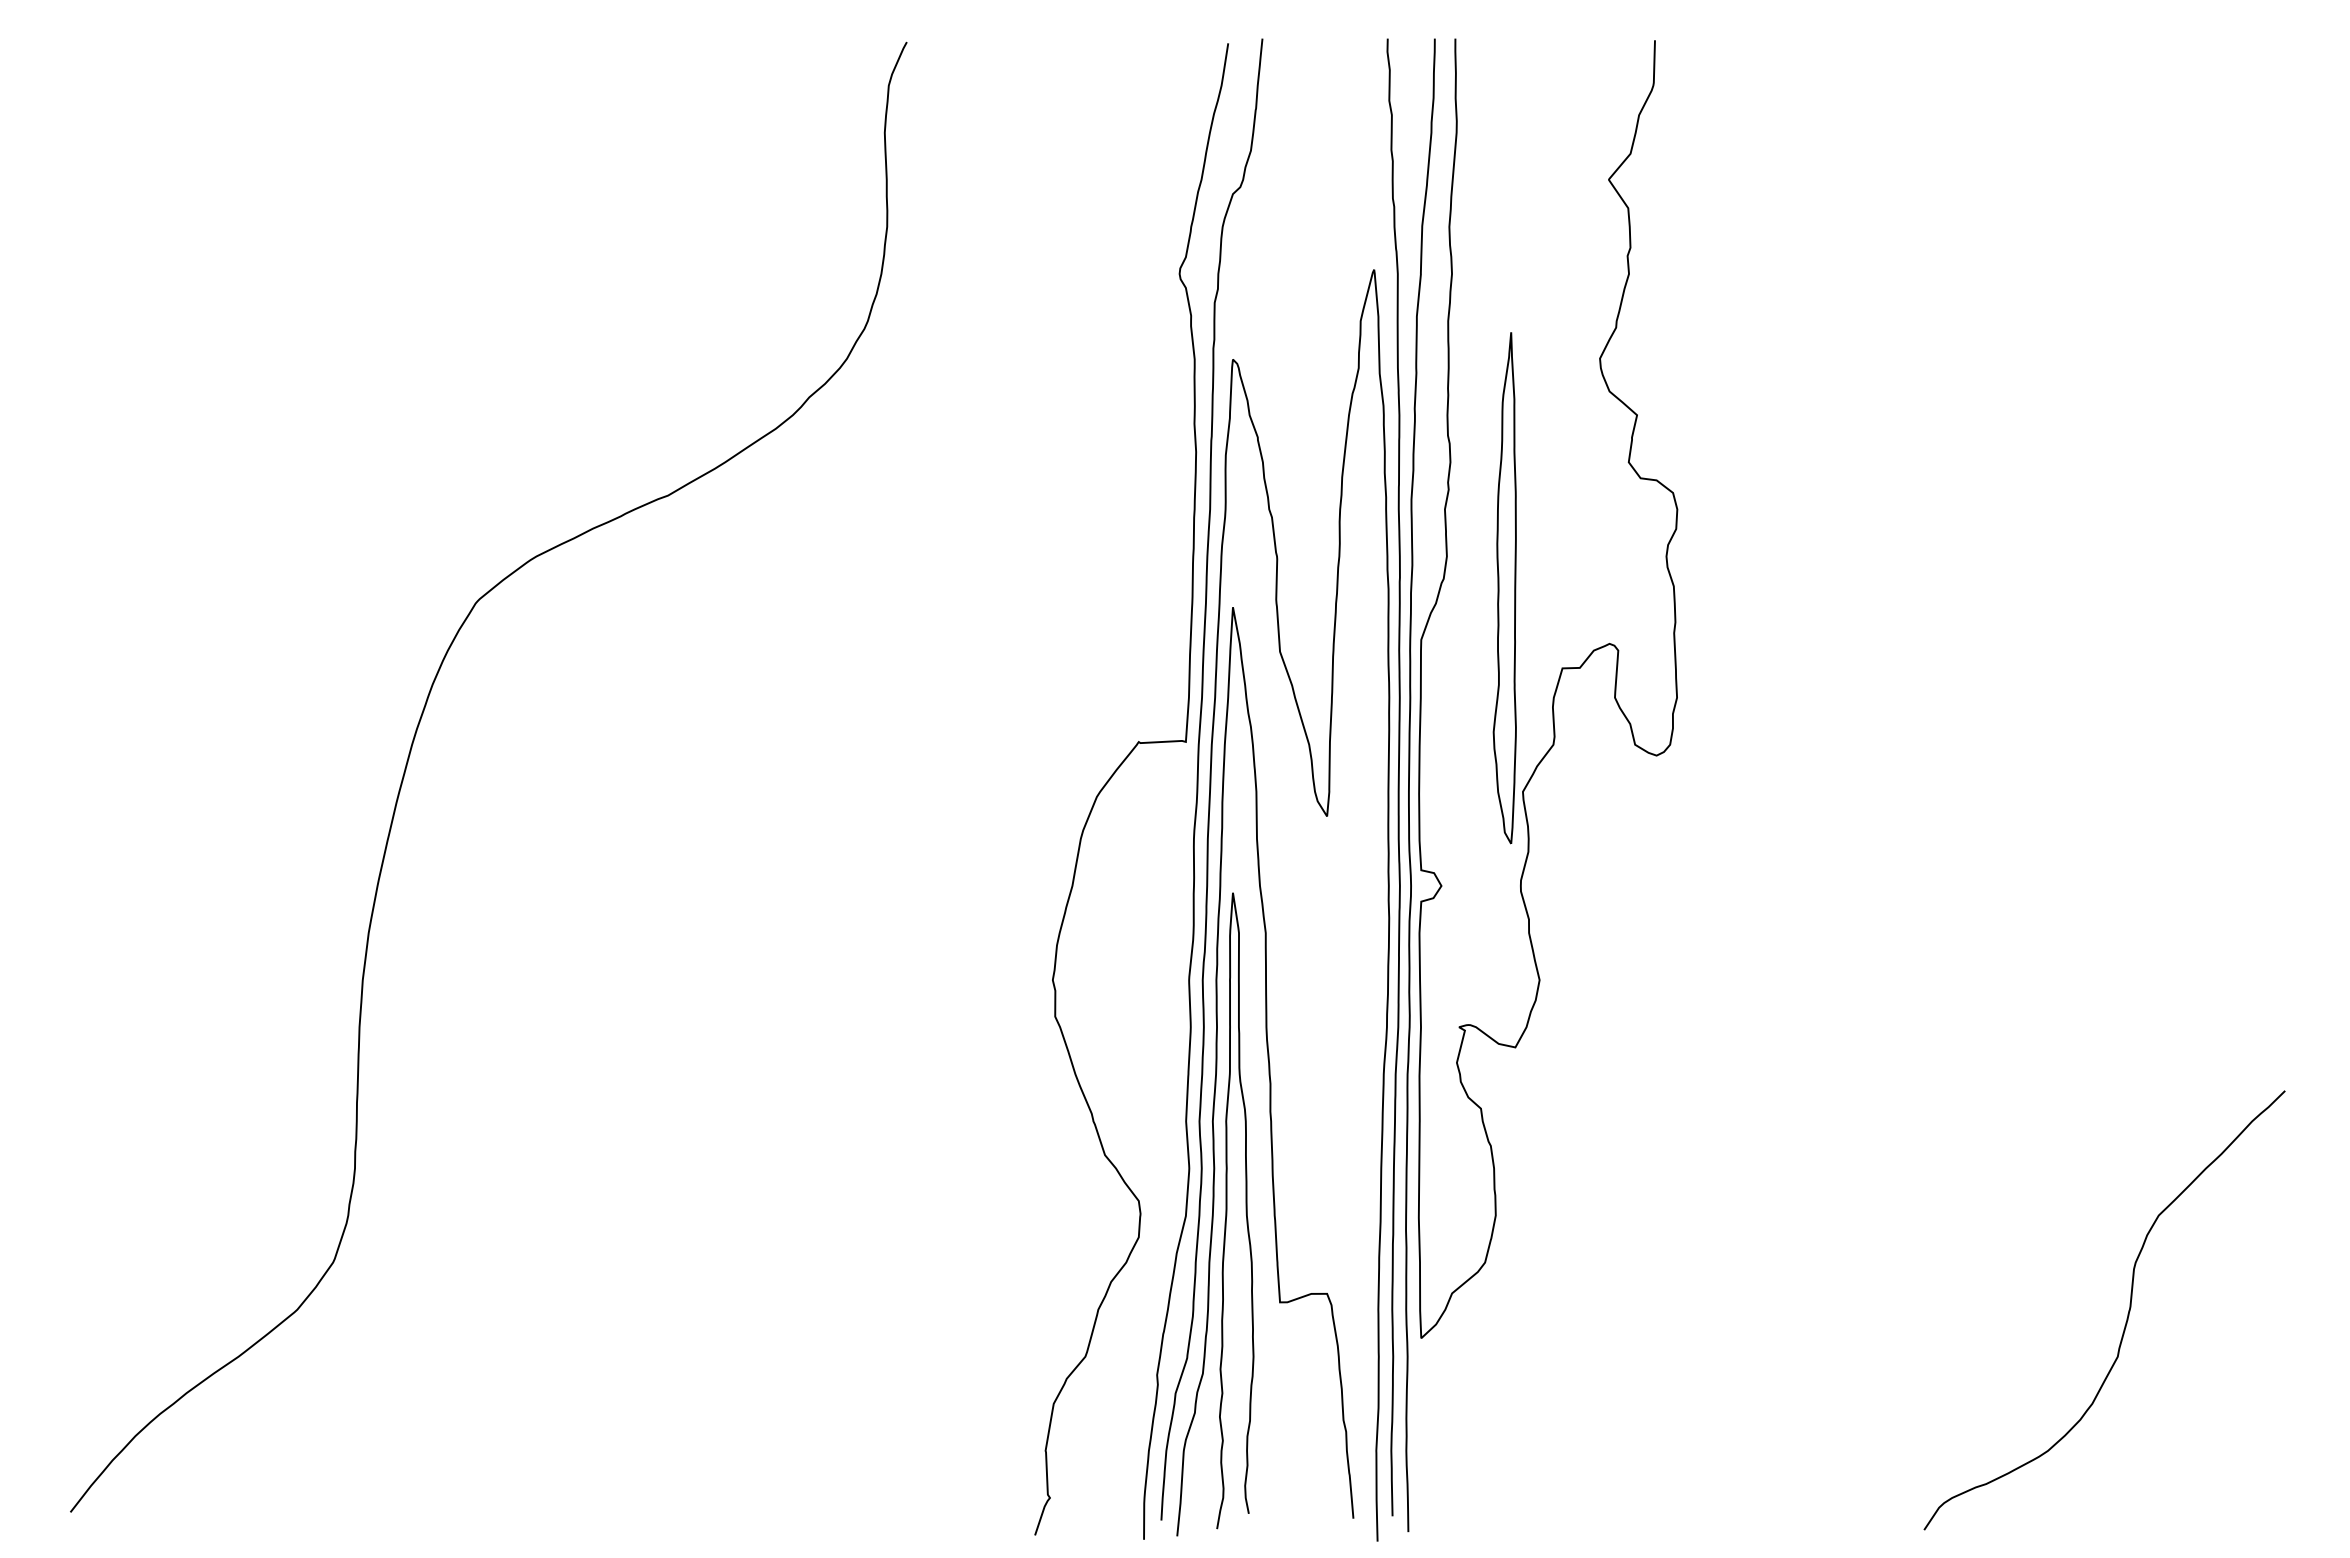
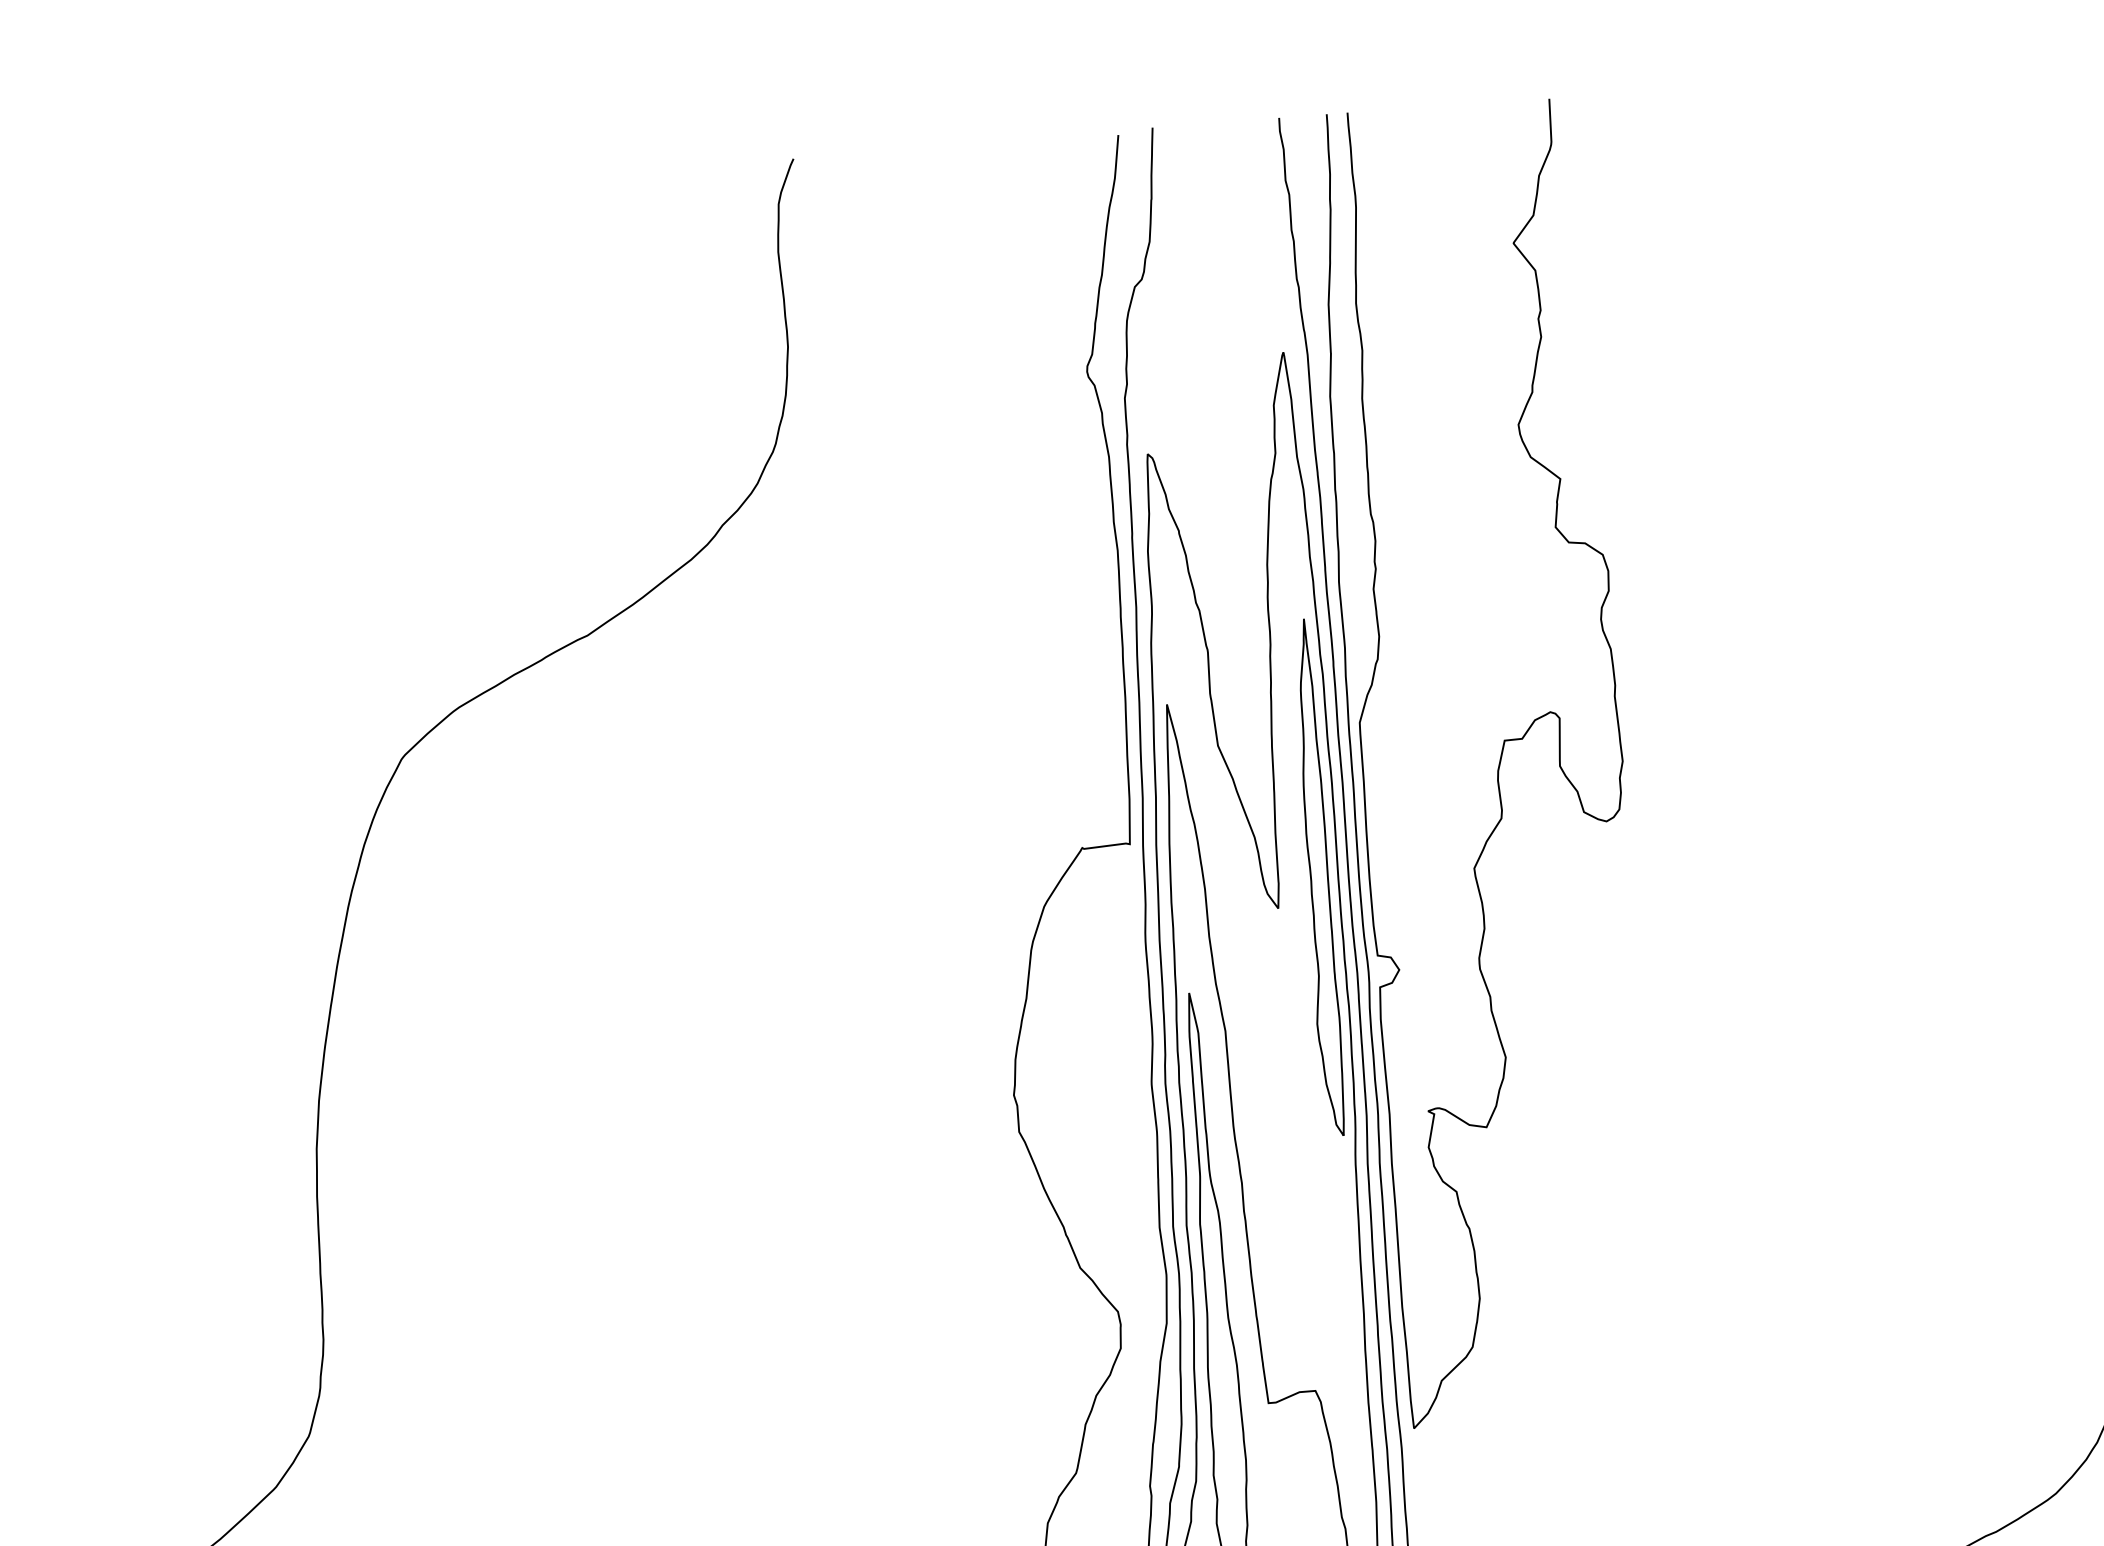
part: (1504, 588) -> (1317, 878), moved

